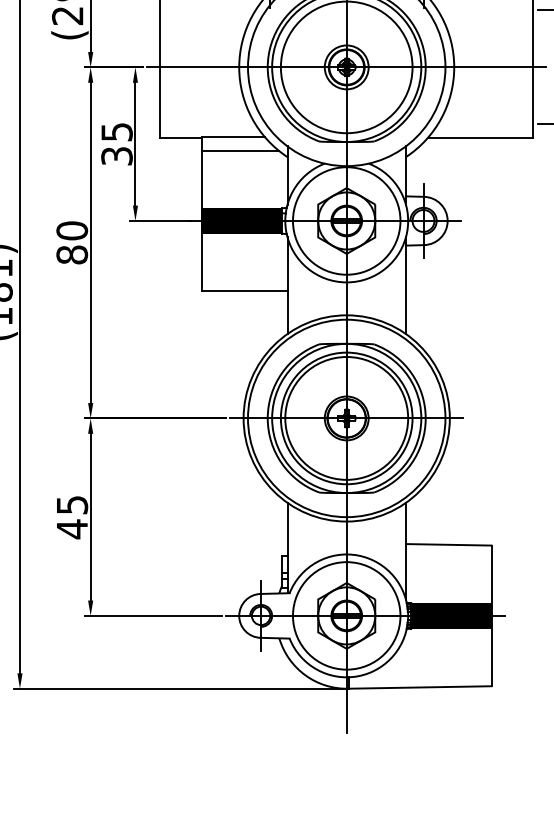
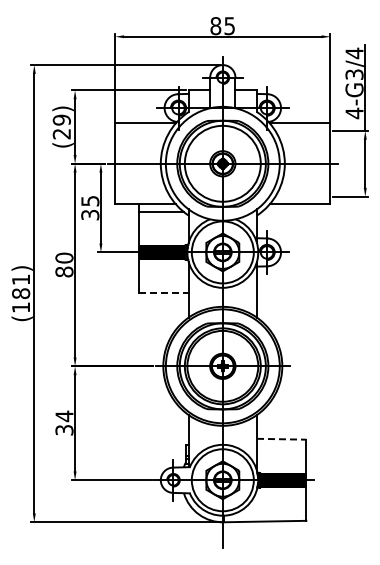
line: (243, 290) -> (163, 292), solid -> dashed
text: (72, 517) -> (64, 423), 45 -> 34
line: (448, 545) -> (281, 439), solid -> dashed

